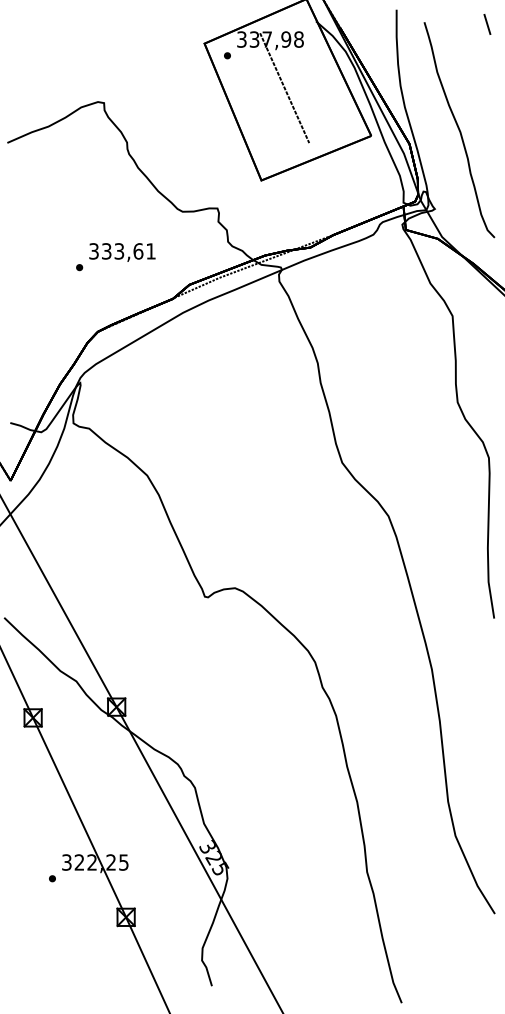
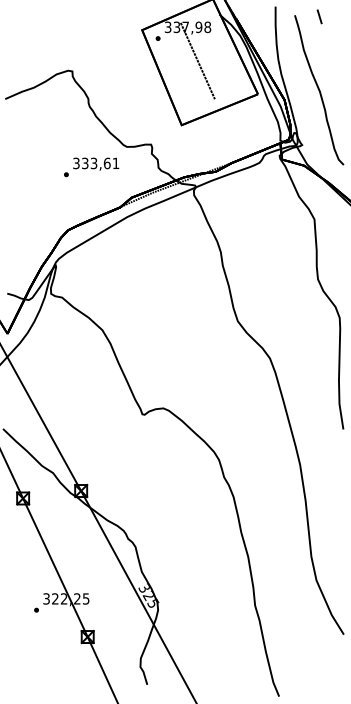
line: (487, 23) -> (319, 16), moved
text: (115, 257) -> (91, 167), moved

